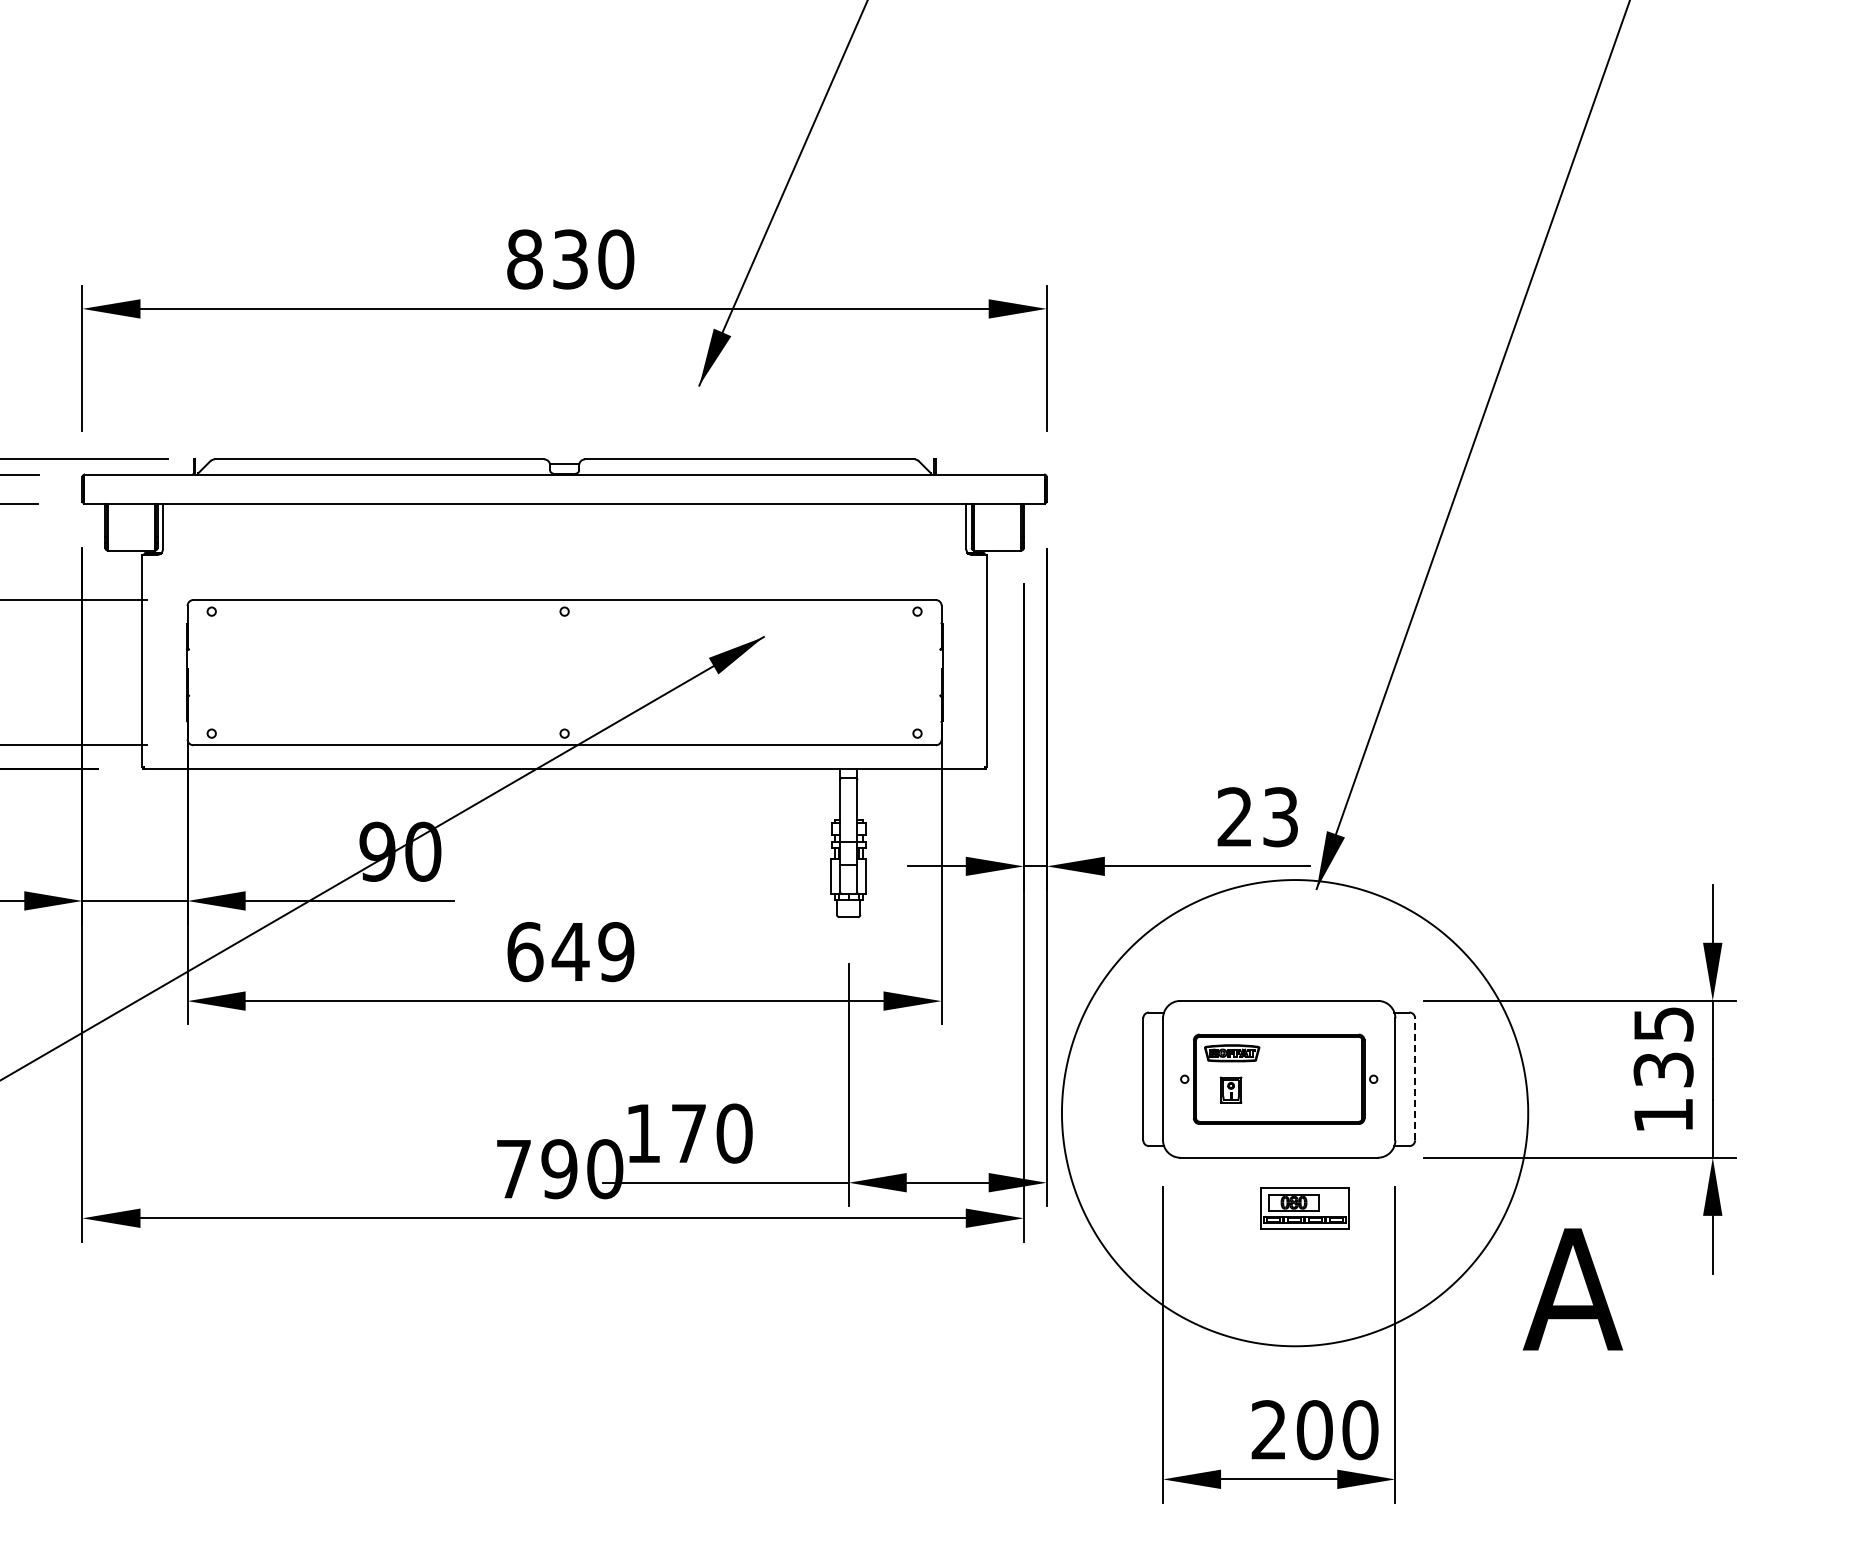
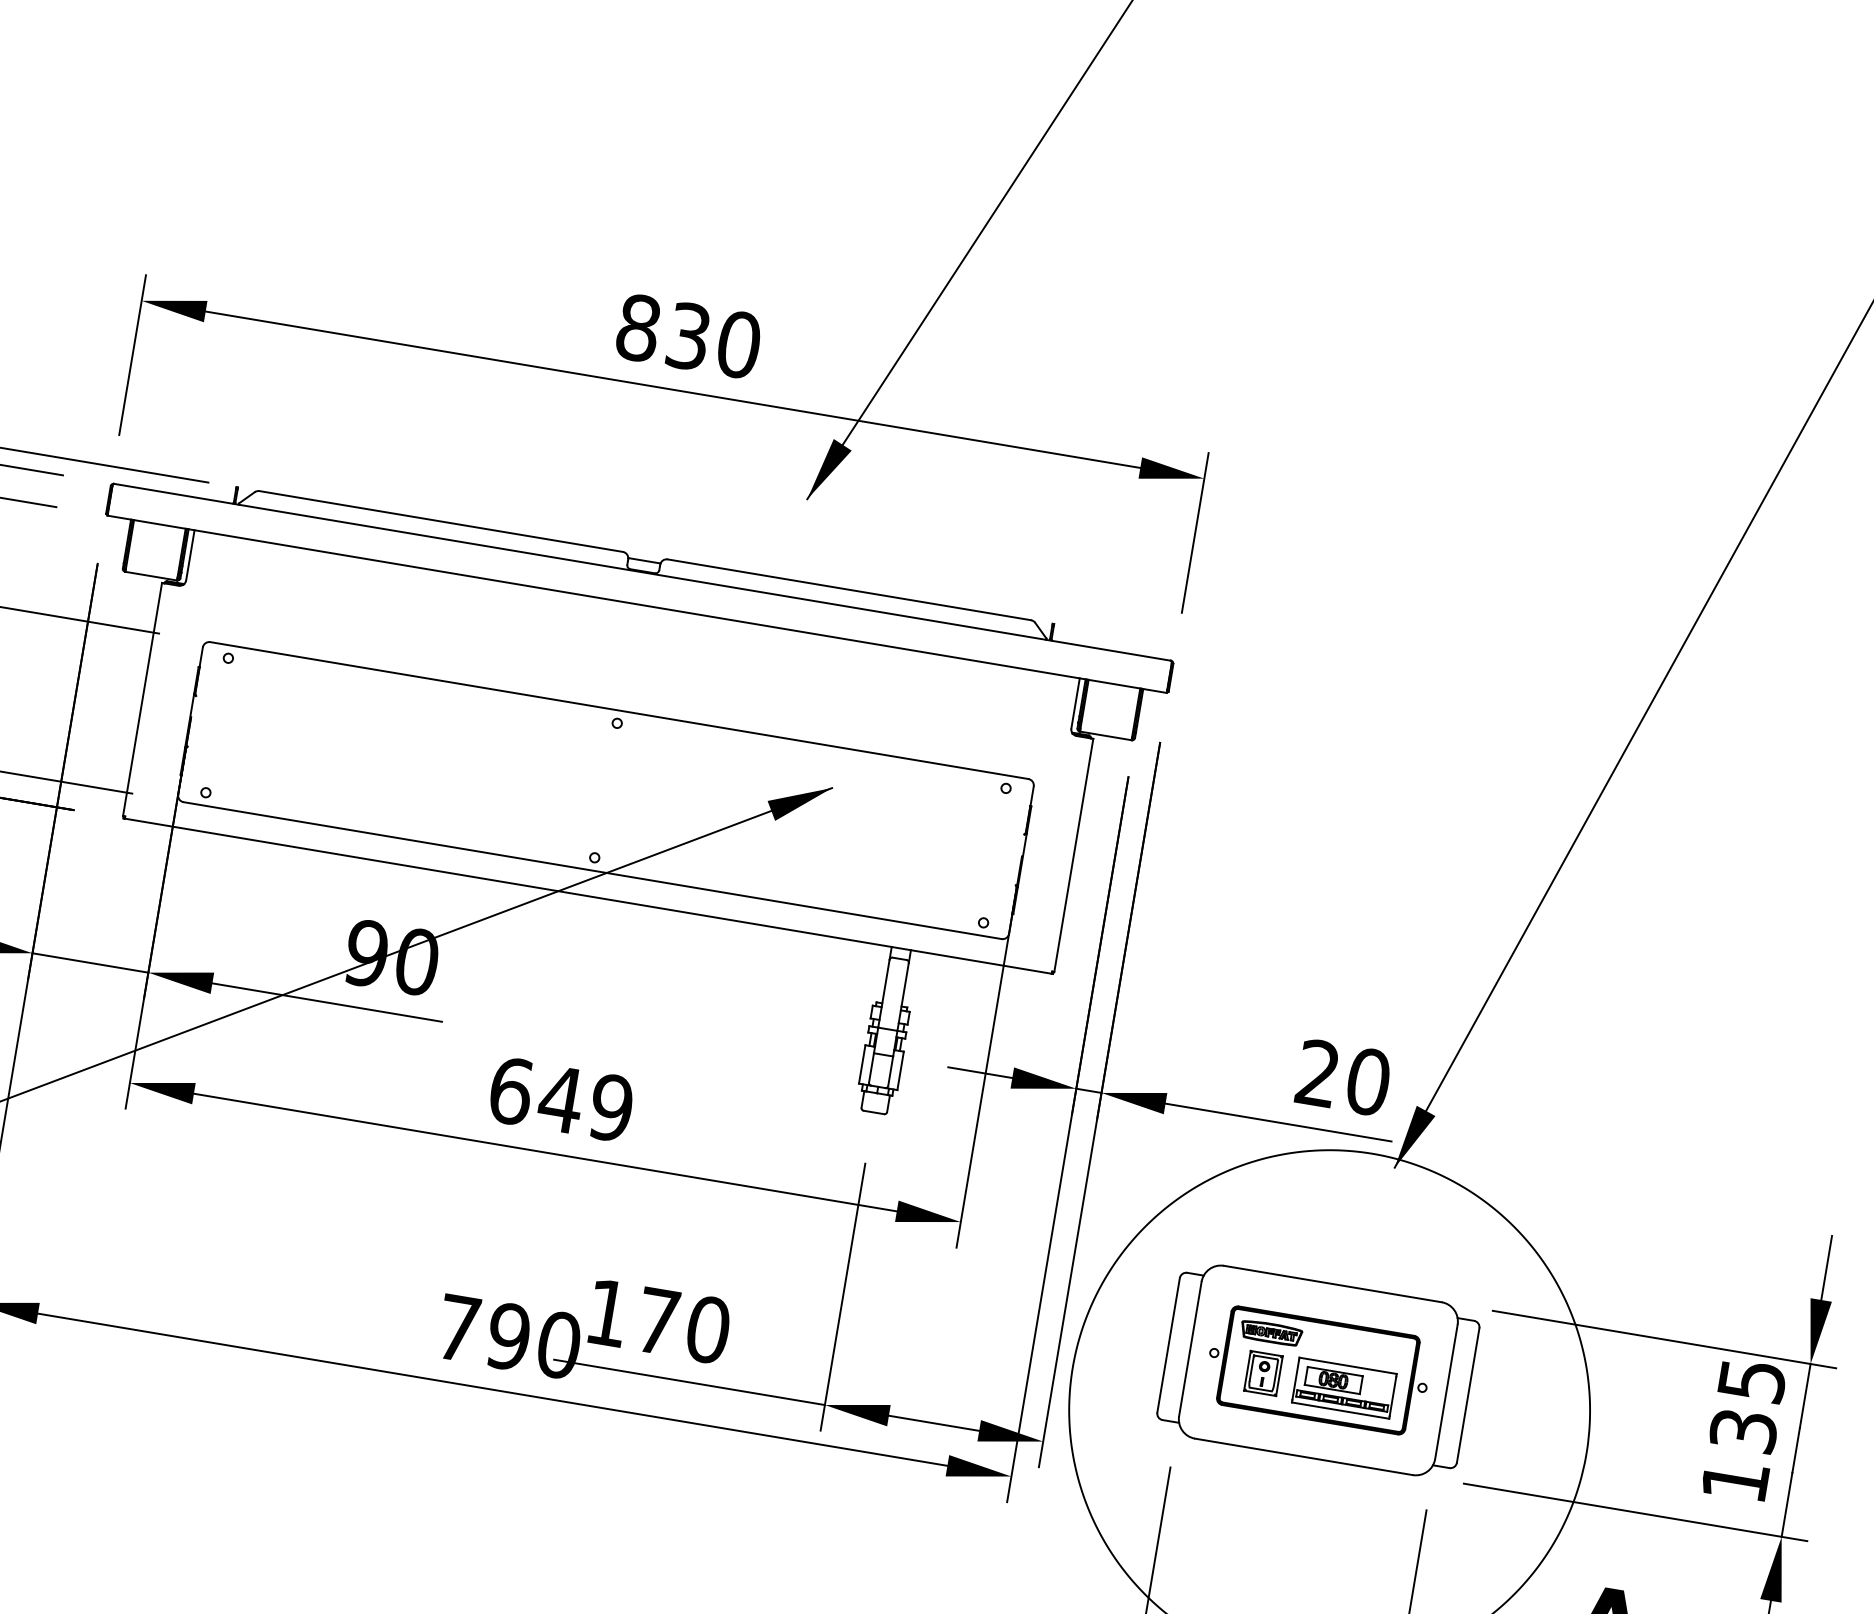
text: (1280, 817) -> (1368, 1082), 23 -> 20
line: (1415, 1078) -> (1468, 1394), dashed -> solid
part: (1230, 1090) -> (1262, 1373), size x1.43
part: (1304, 1208) -> (1344, 1388), moved

